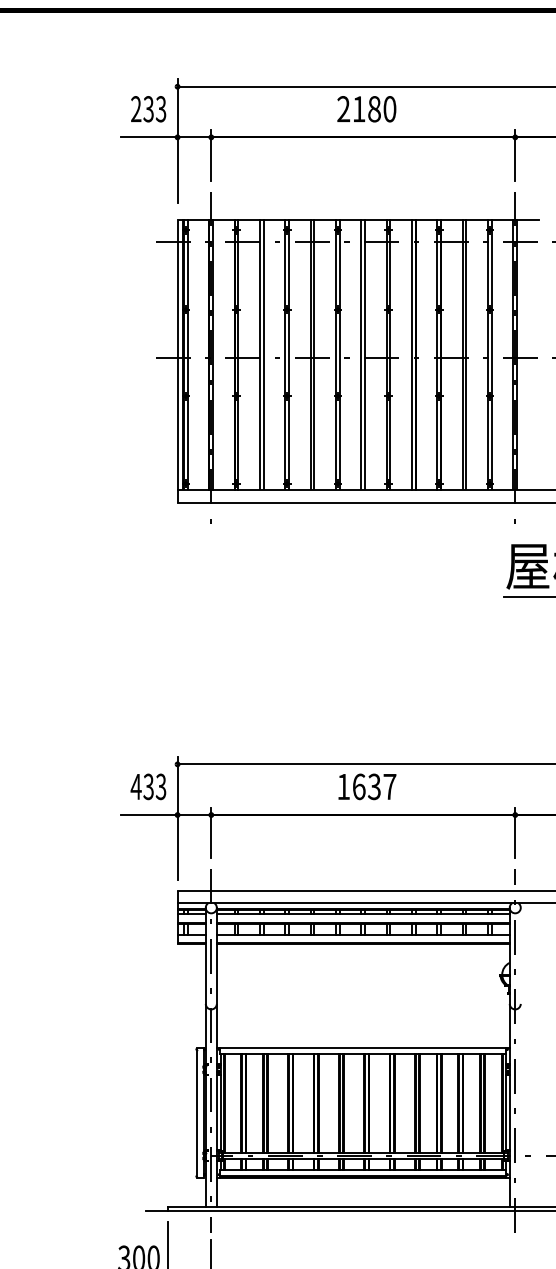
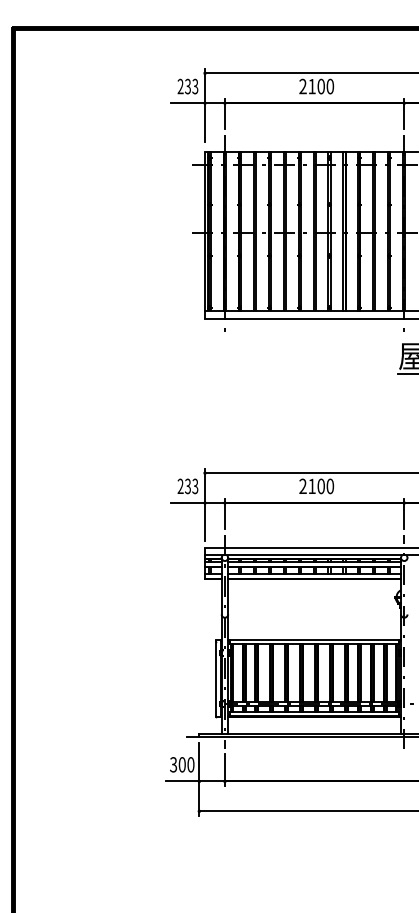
text: (373, 109) -> (320, 86), 2180 -> 2100
text: (135, 785) -> (180, 485), 433 -> 233
text: (366, 787) -> (316, 486), 1637 -> 2100

